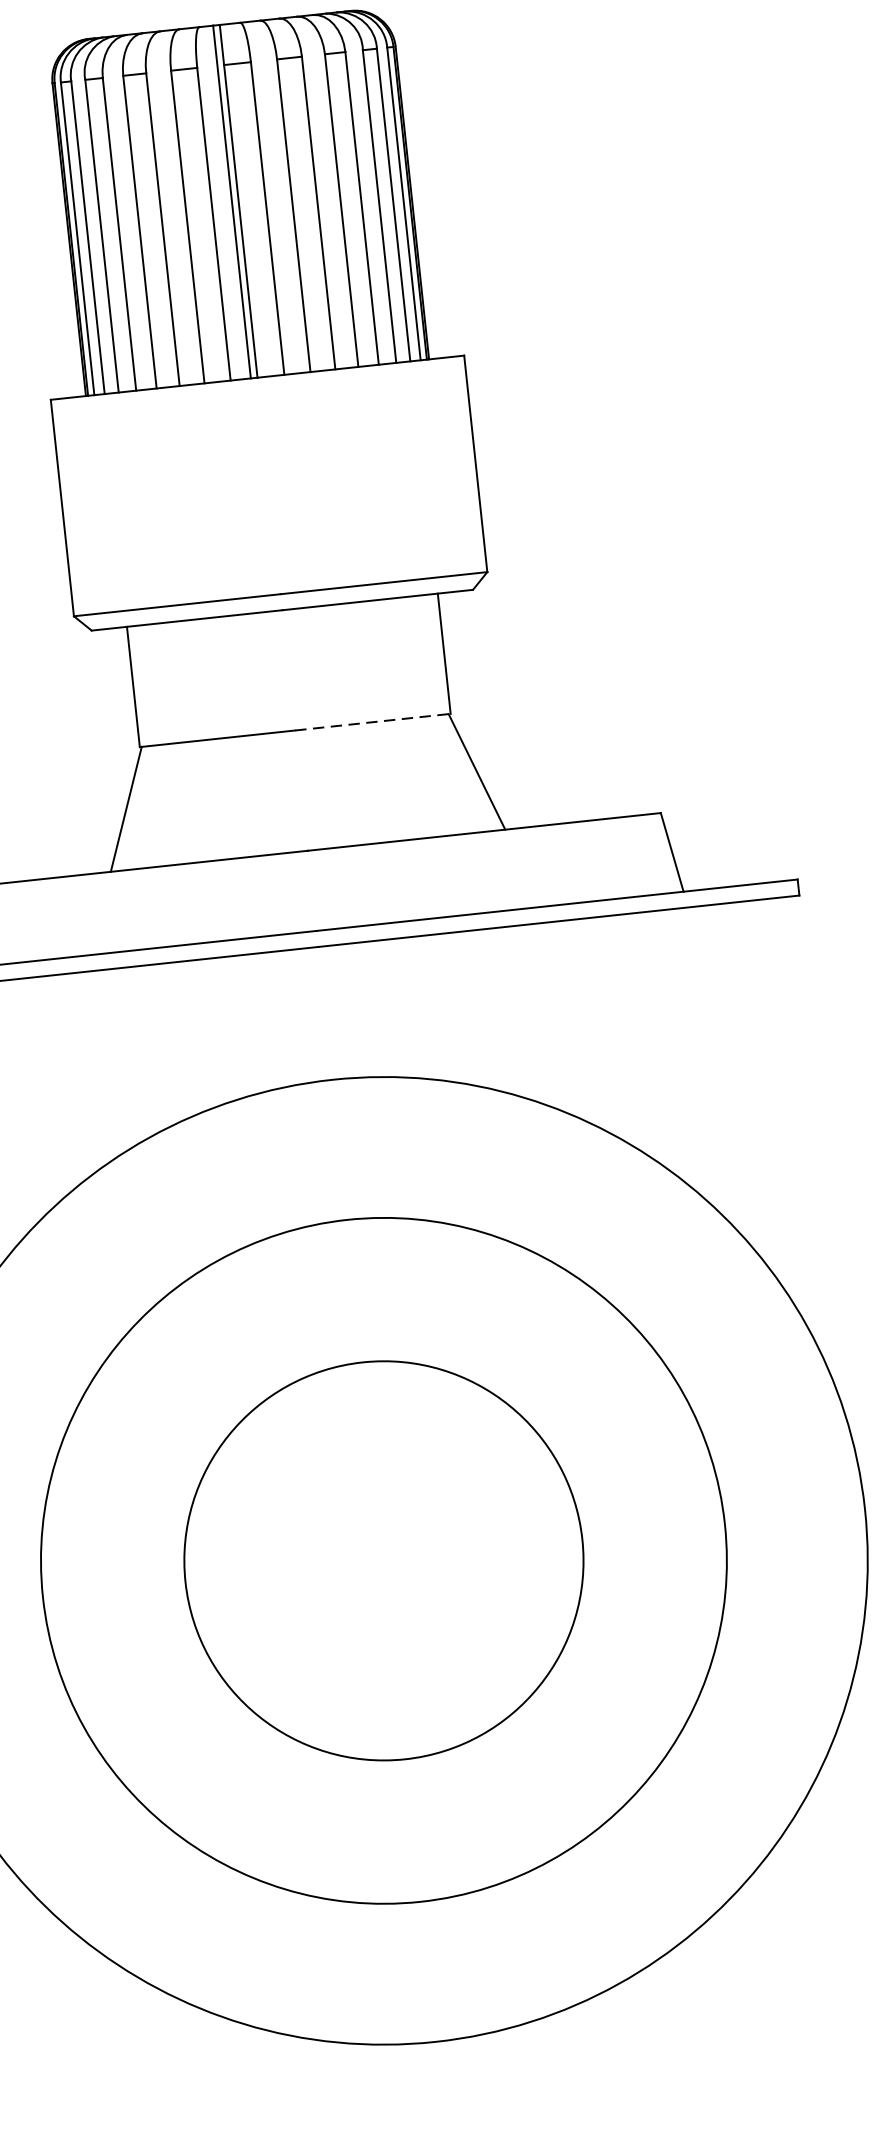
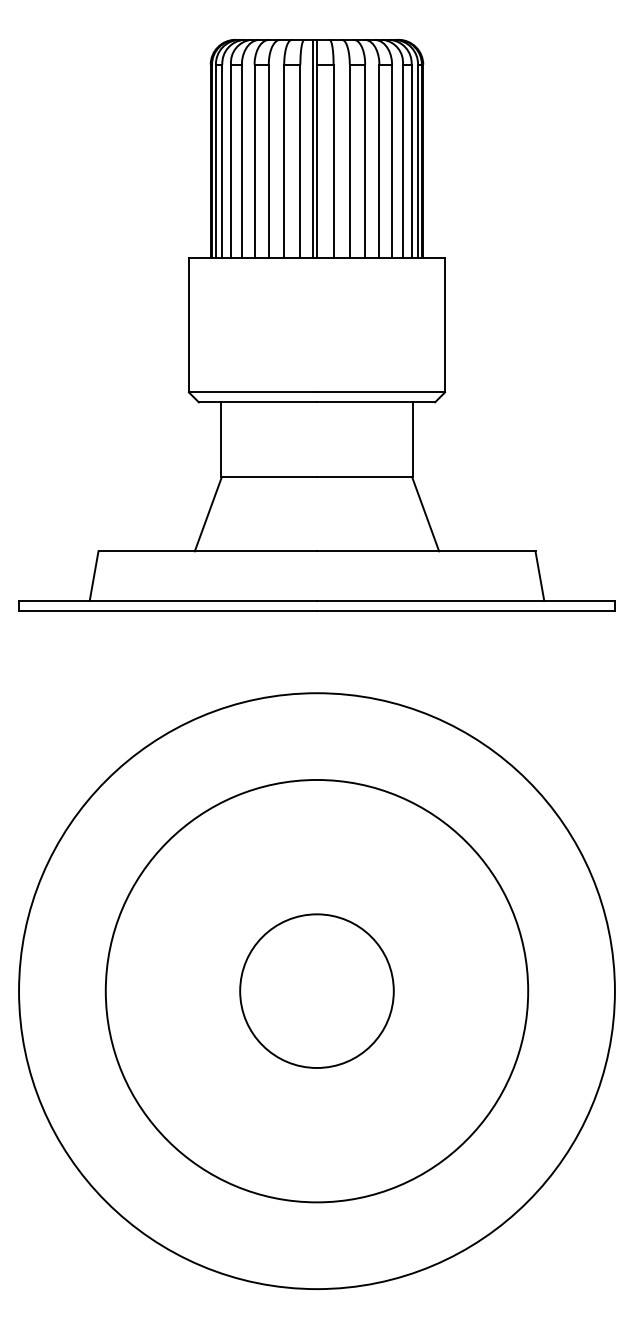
line: (373, 721) -> (365, 476), dashed -> solid
circle: (383, 1559) -> (316, 990), size x0.62

